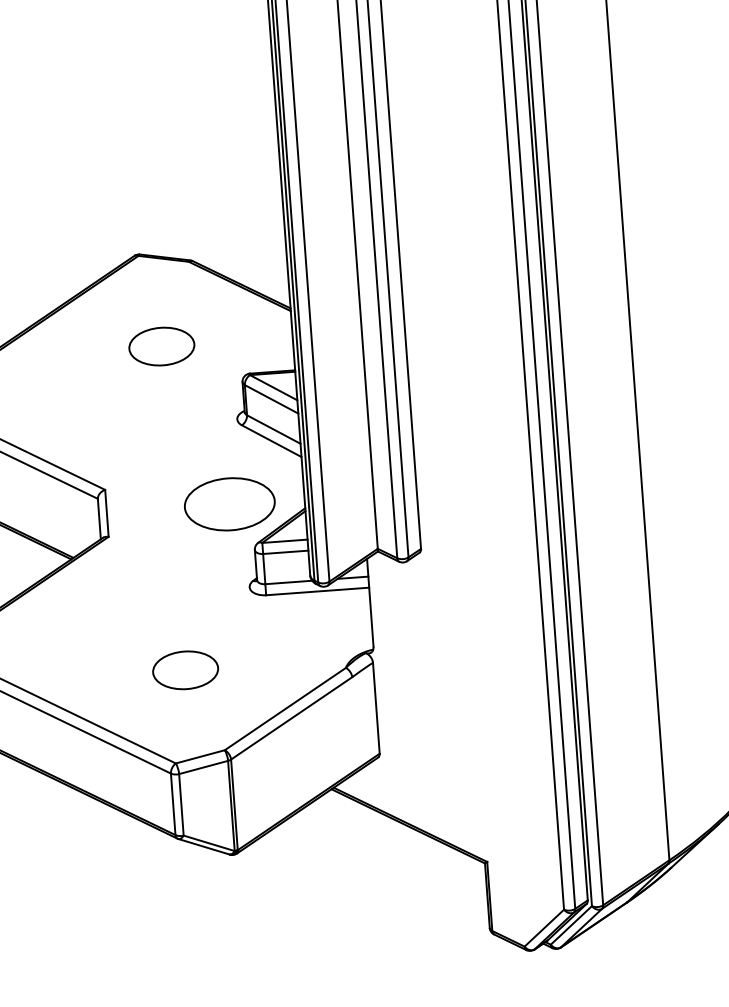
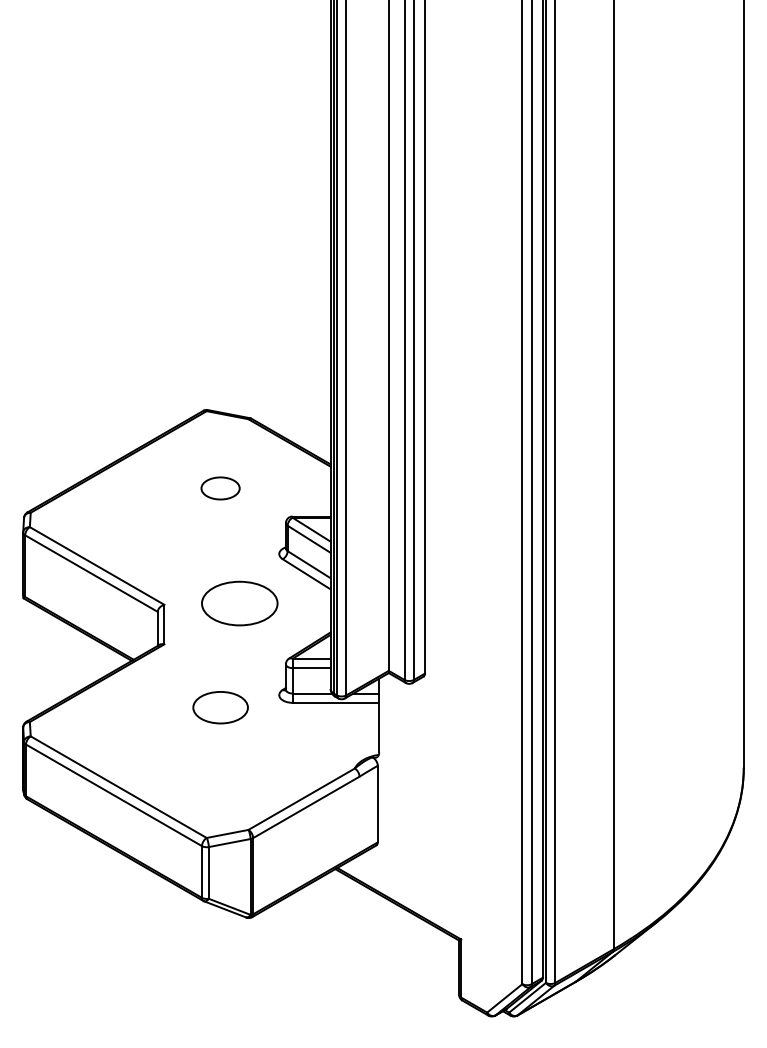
part: (161, 346) -> (220, 488), size x0.7
part: (229, 504) -> (239, 603), moved
part: (185, 670) -> (220, 707), moved

